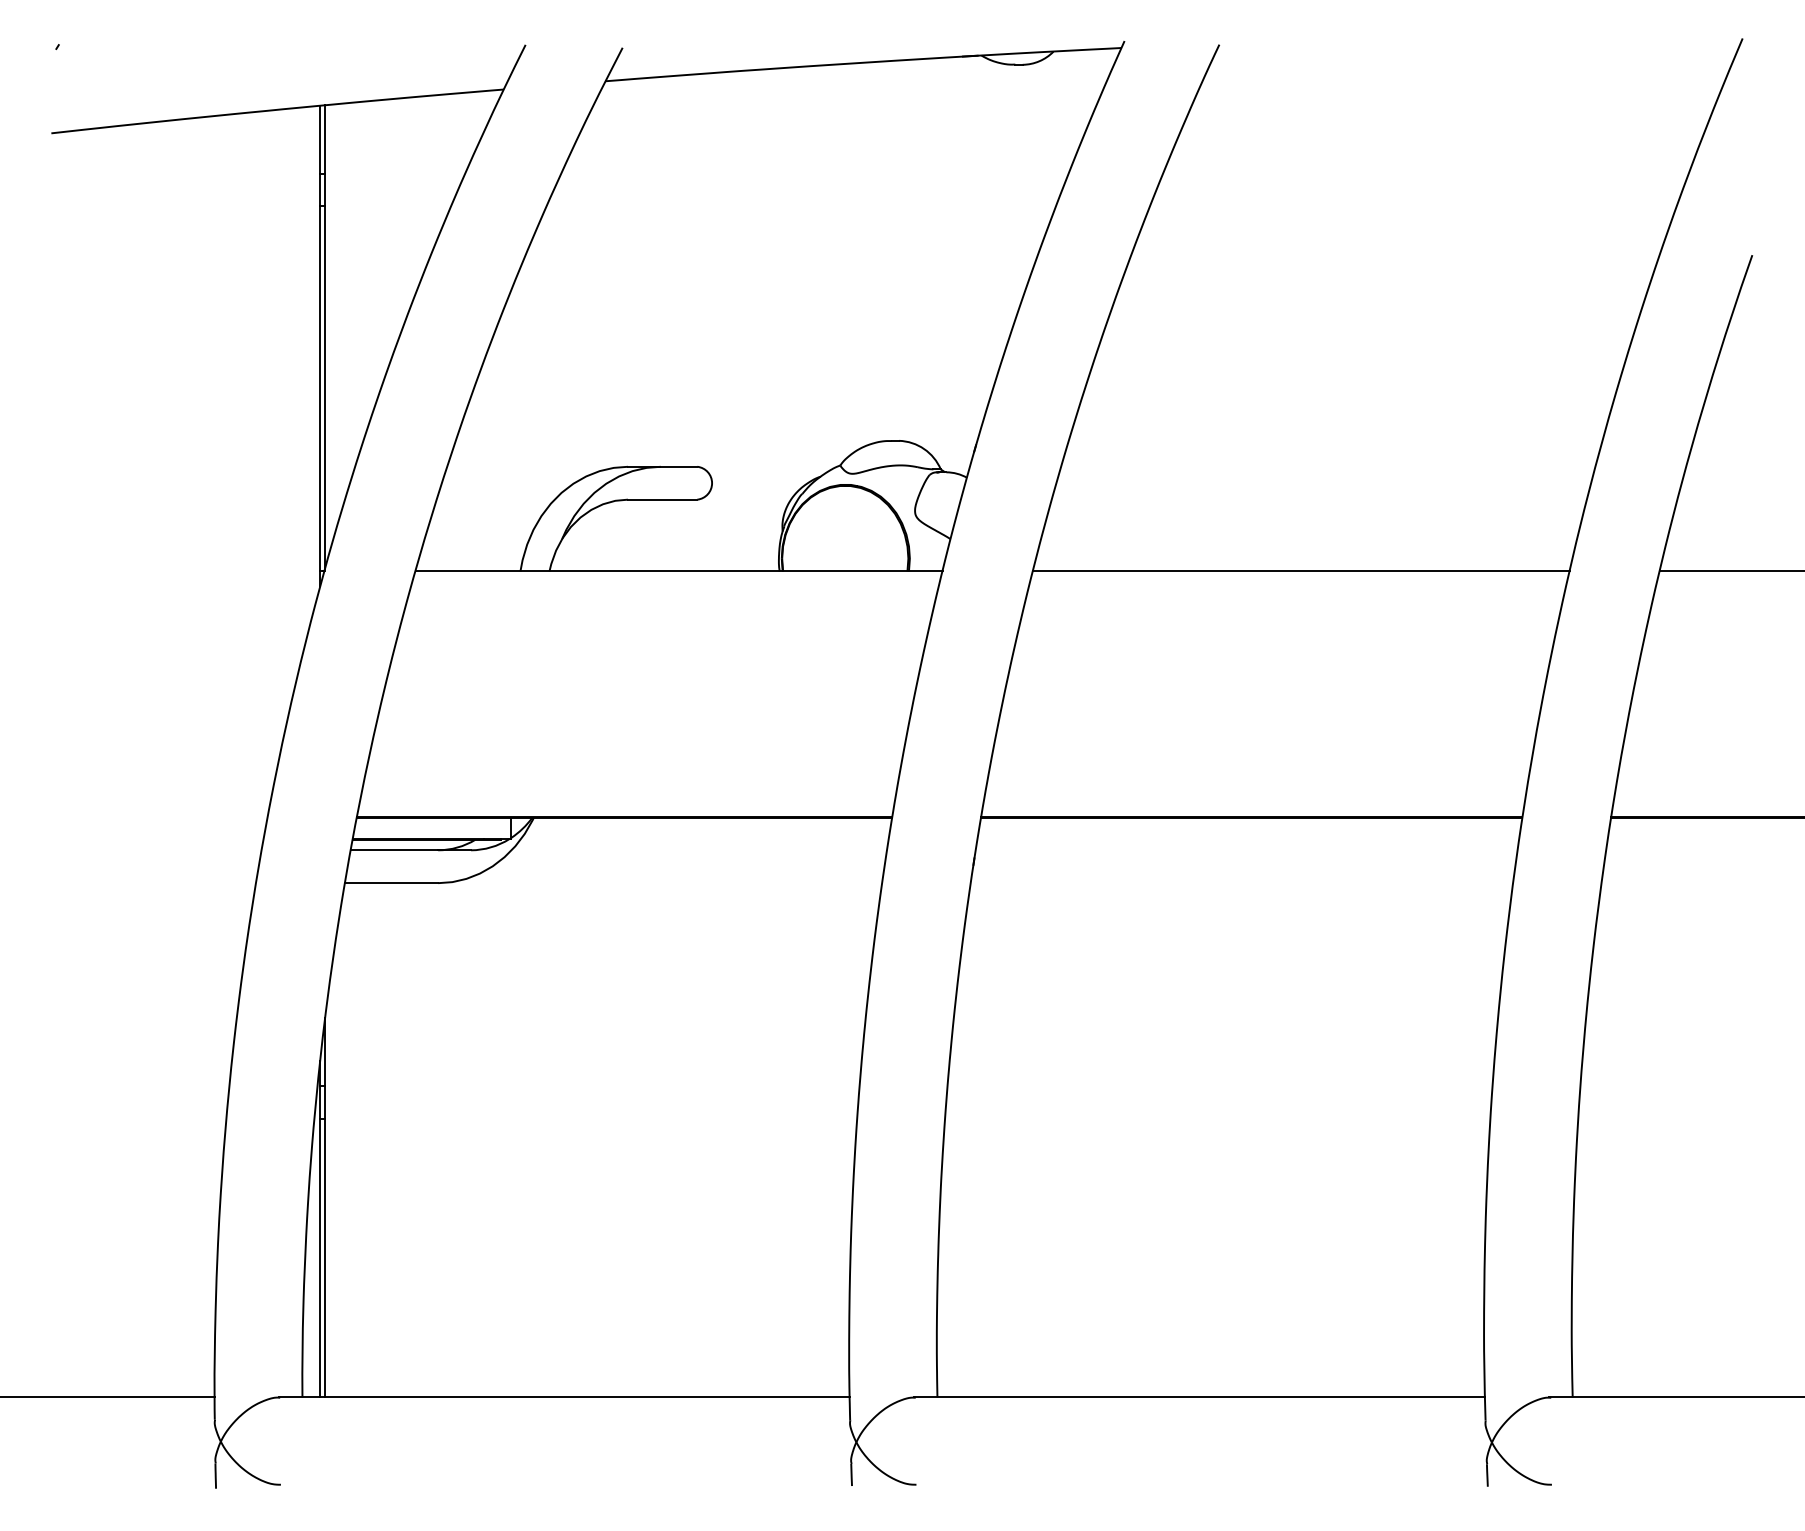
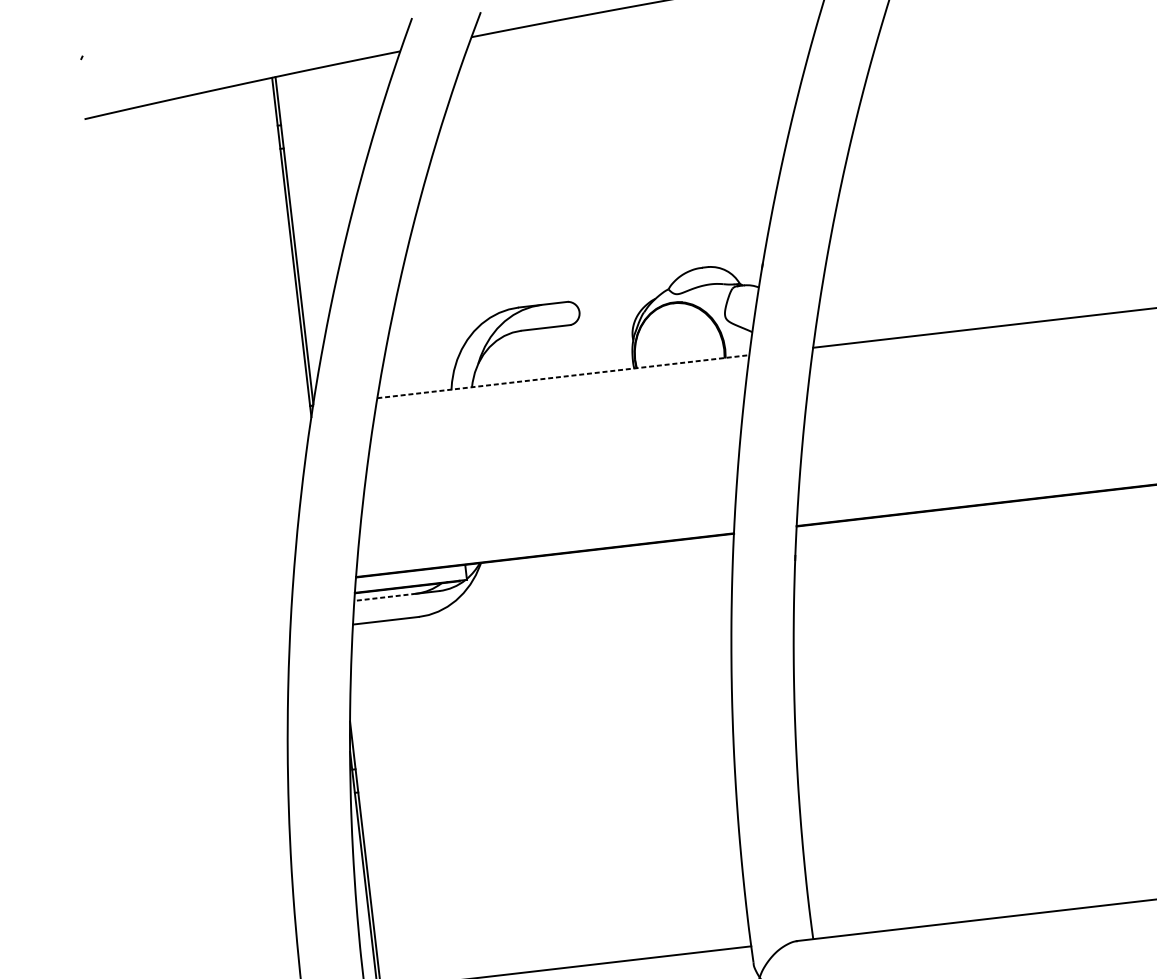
line: (679, 570) -> (563, 376), solid -> dashed
line: (394, 850) -> (385, 597), solid -> dashed

